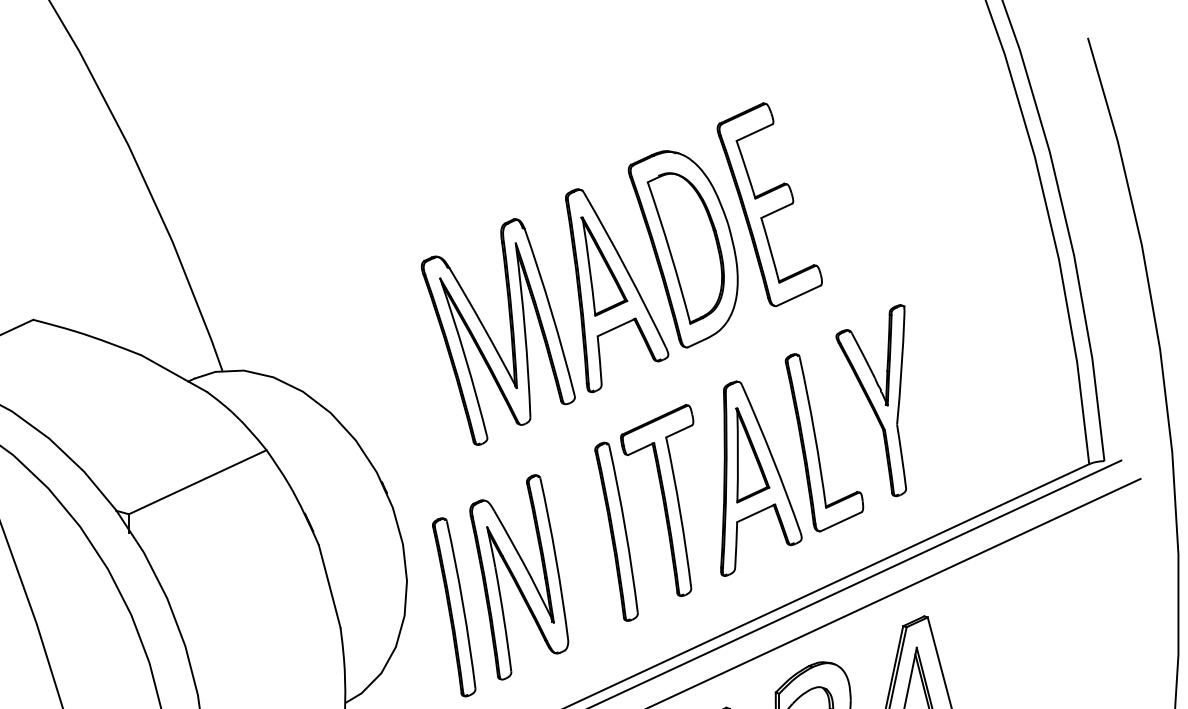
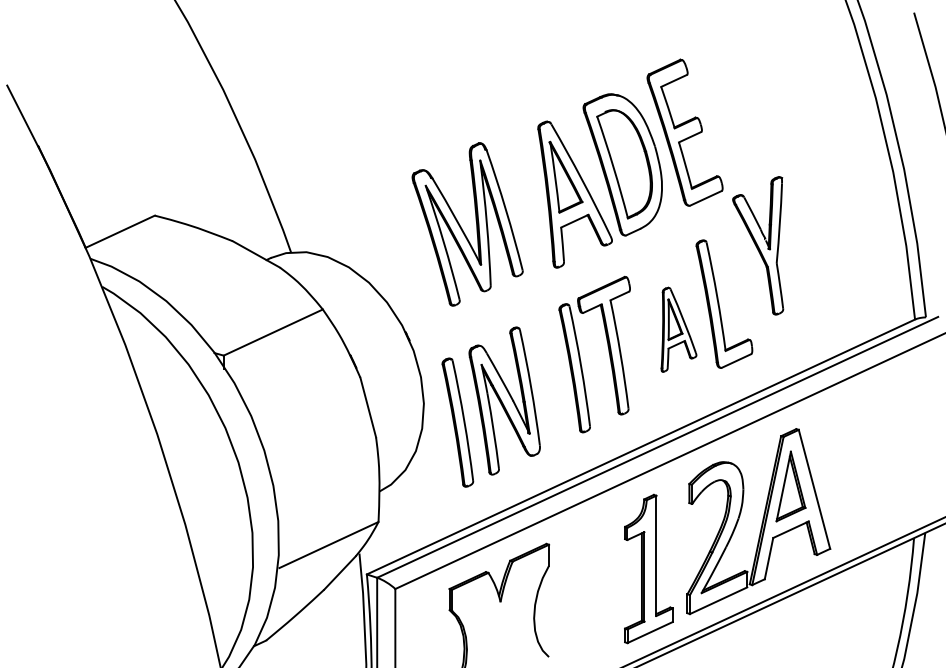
part: (489, 334) -> (461, 226), moved
part: (871, 400) -> (758, 245), moved
part: (760, 477) -> (678, 329), size x0.6

